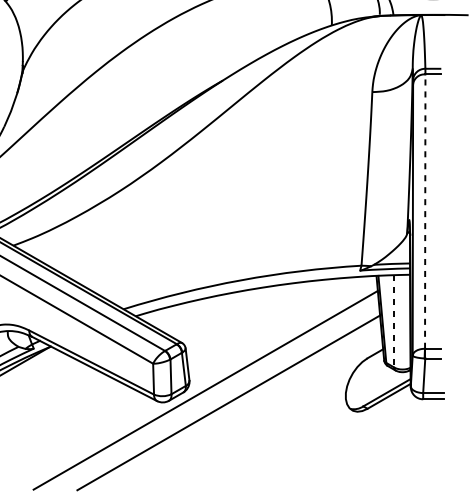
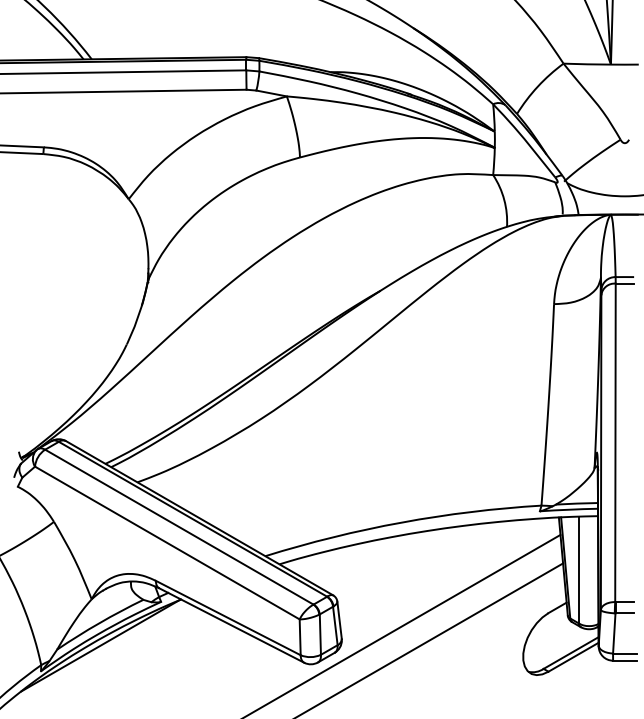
line: (425, 211) -> (615, 442), dashed -> solid
line: (394, 321) -> (579, 570), dashed -> solid

